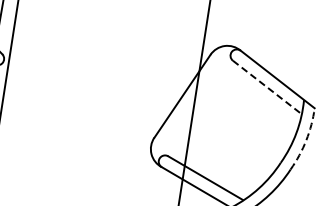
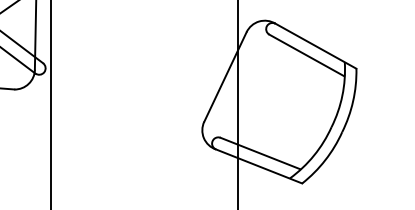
line: (266, 87) -> (306, 55), dashed -> solid
arc: (306, 140) -> (353, 101), dashed -> solid

